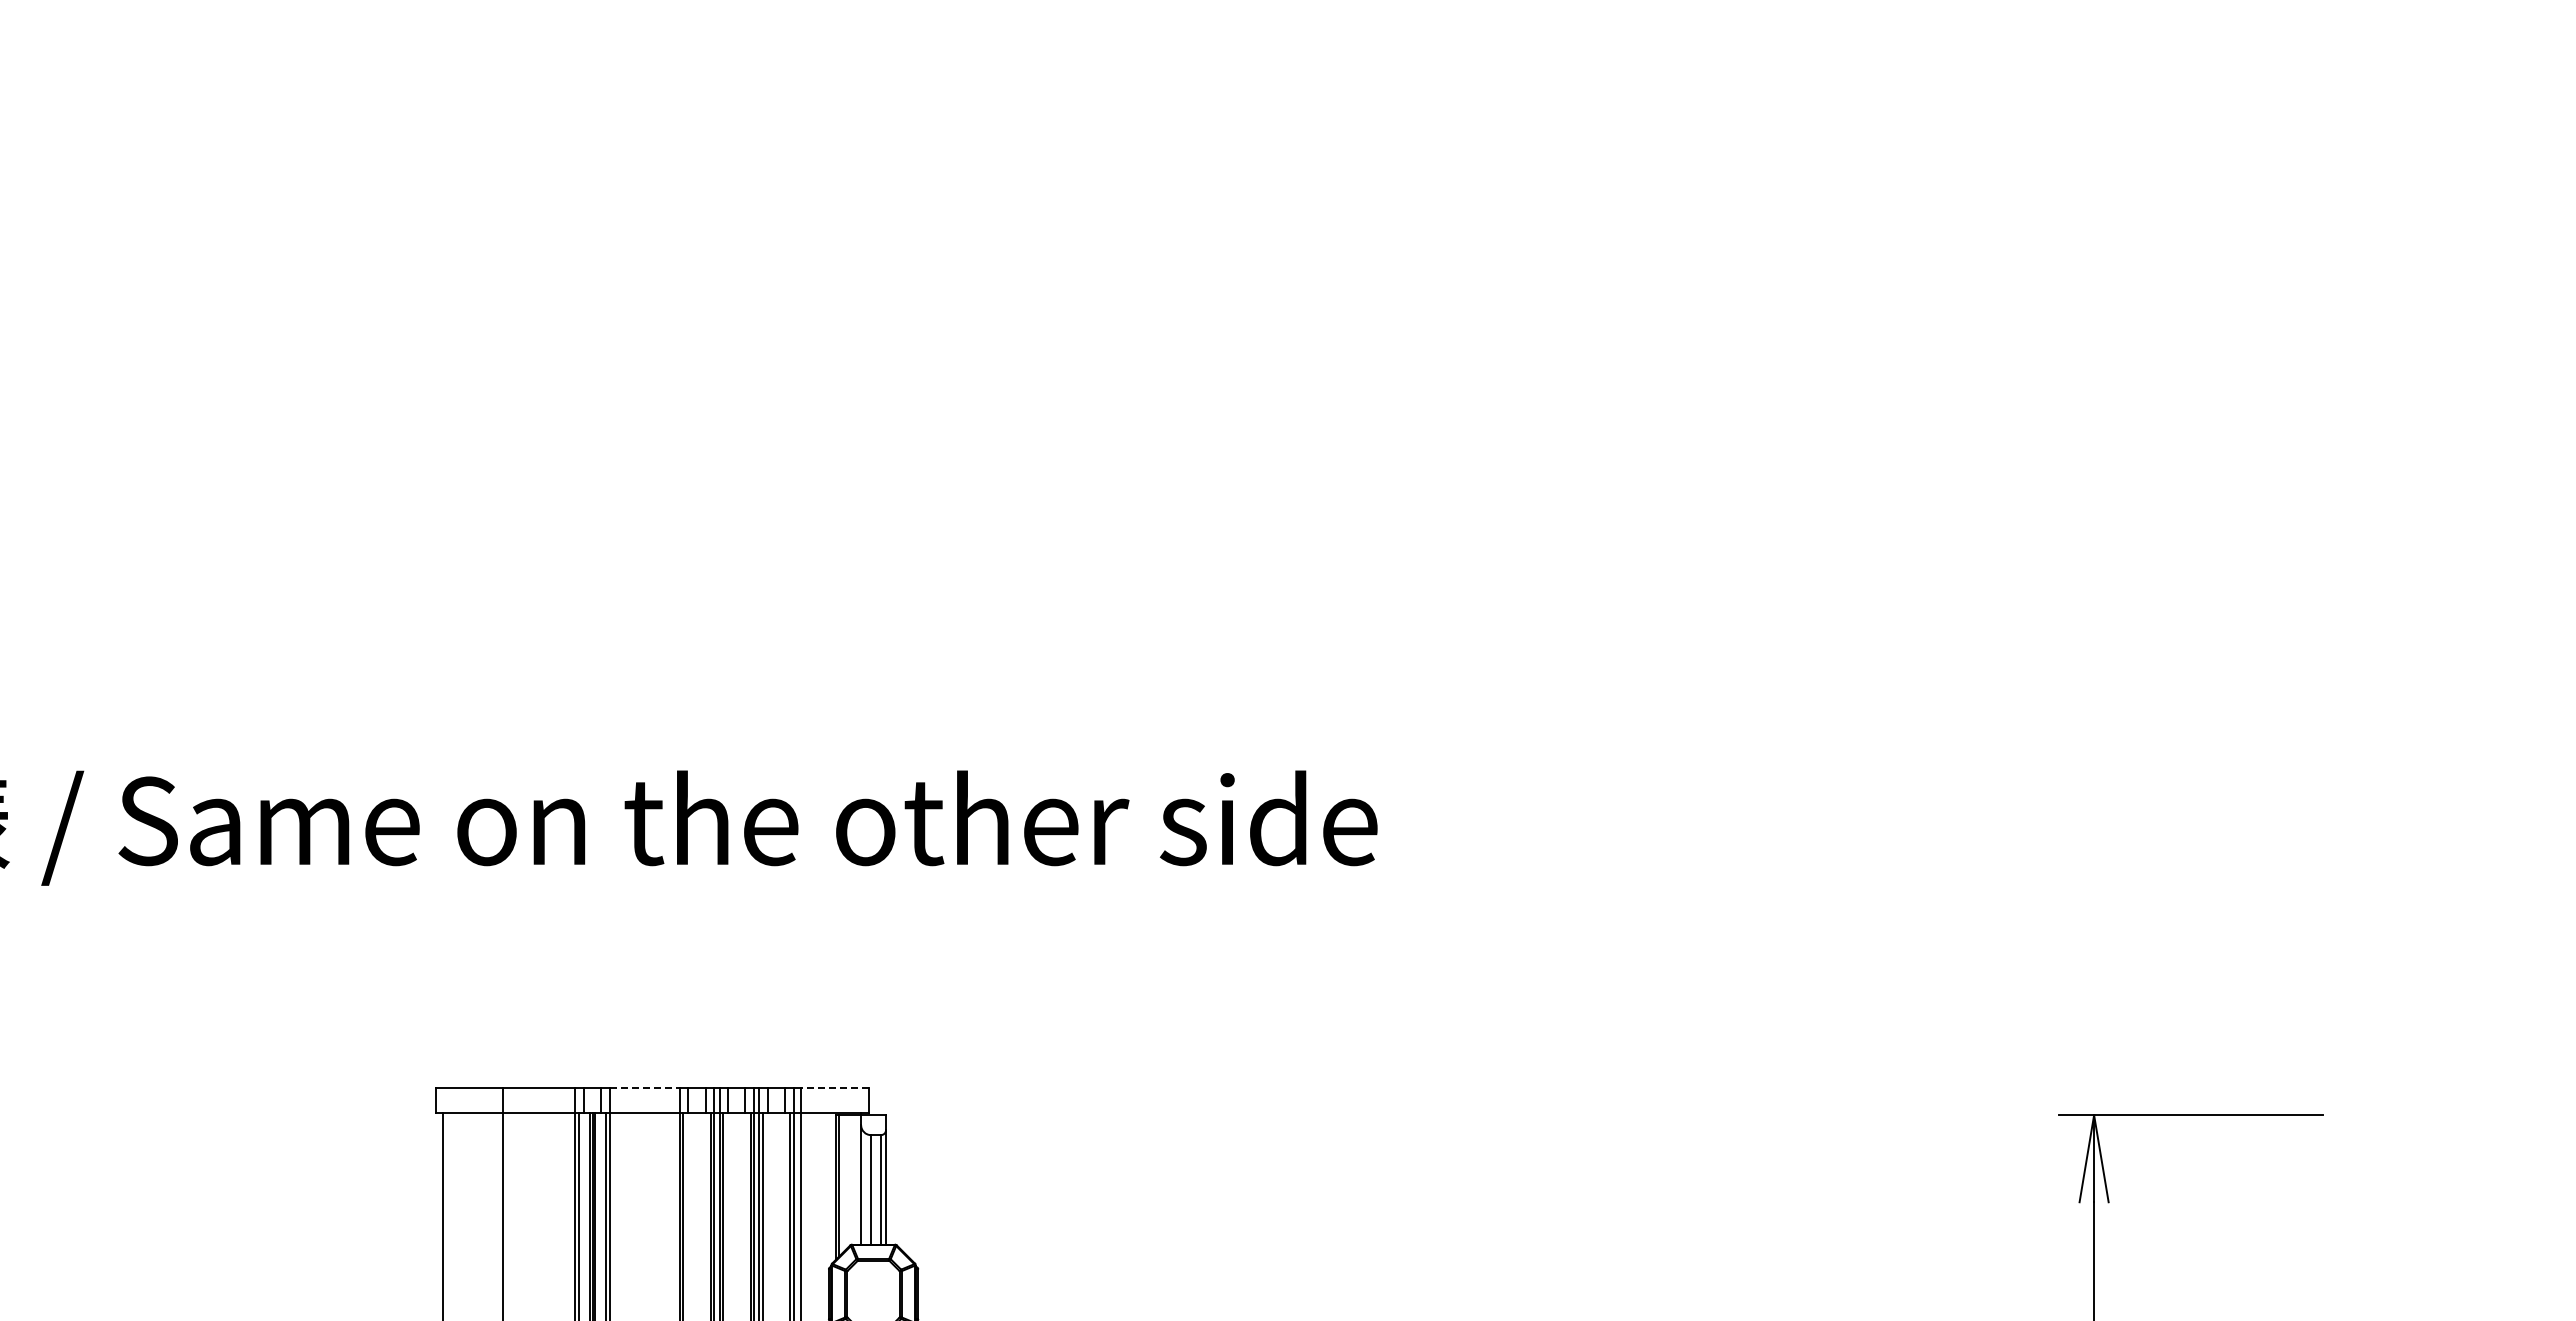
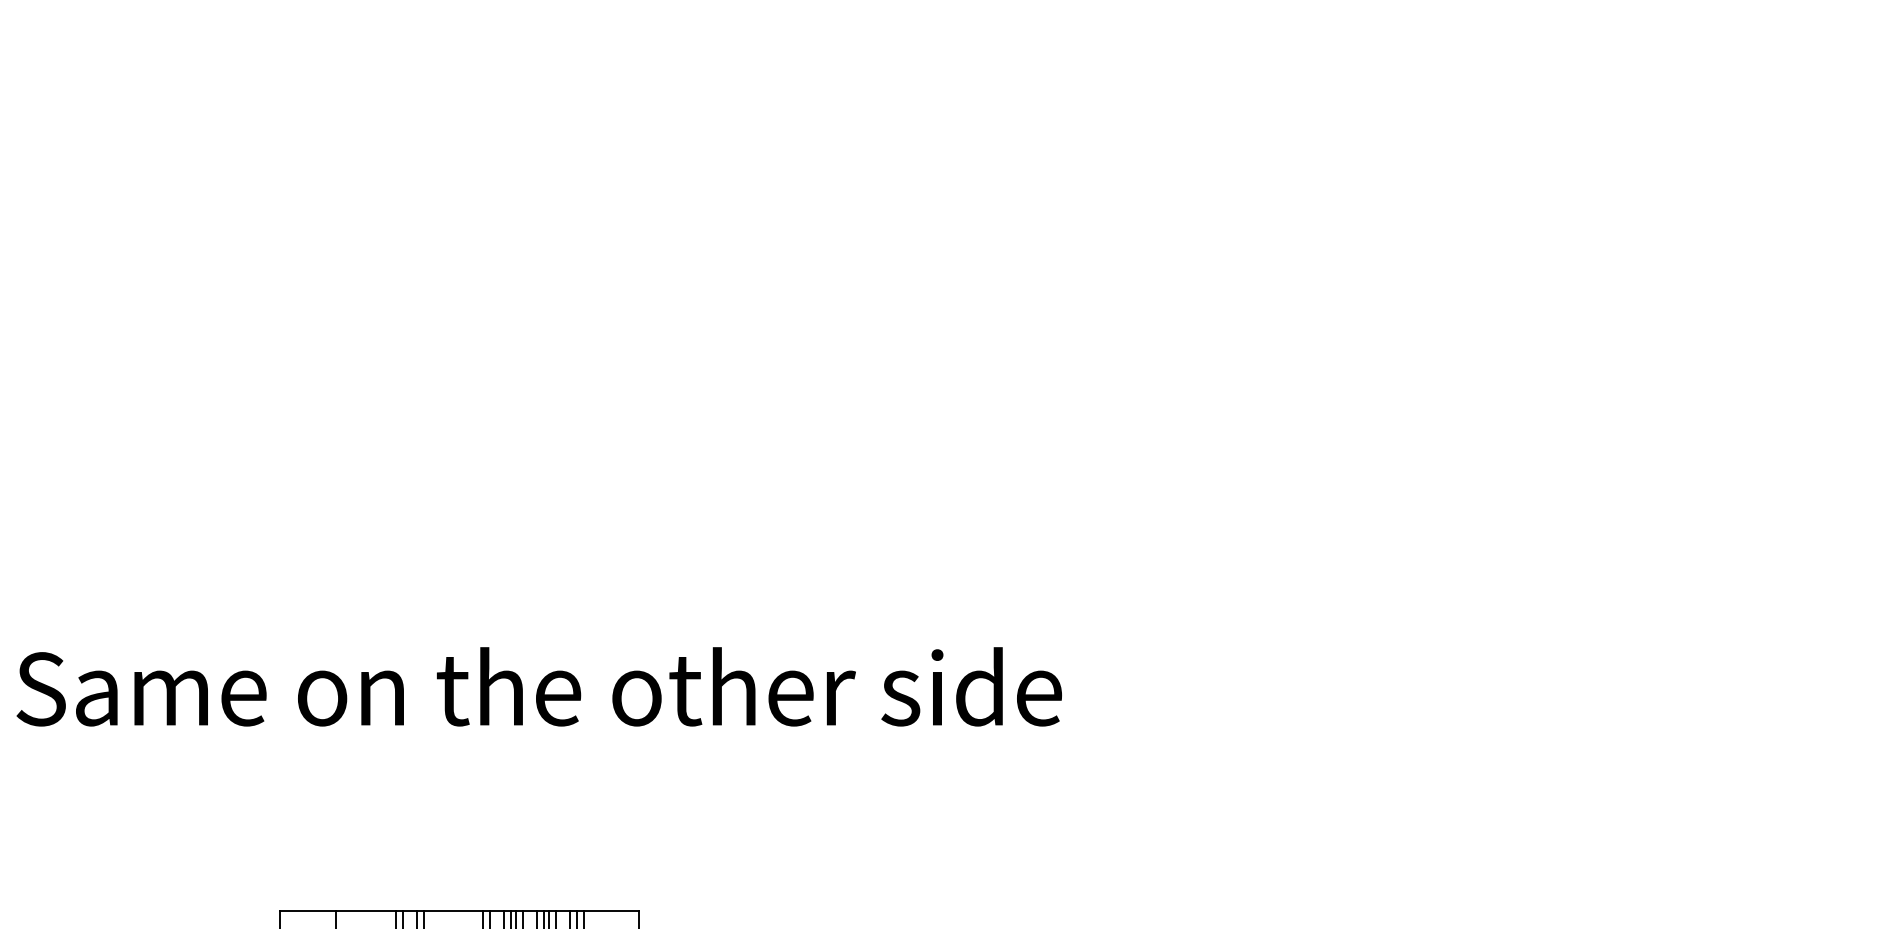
line: (644, 1087) -> (453, 910), dashed -> solid
line: (835, 1087) -> (611, 910), dashed -> solid

